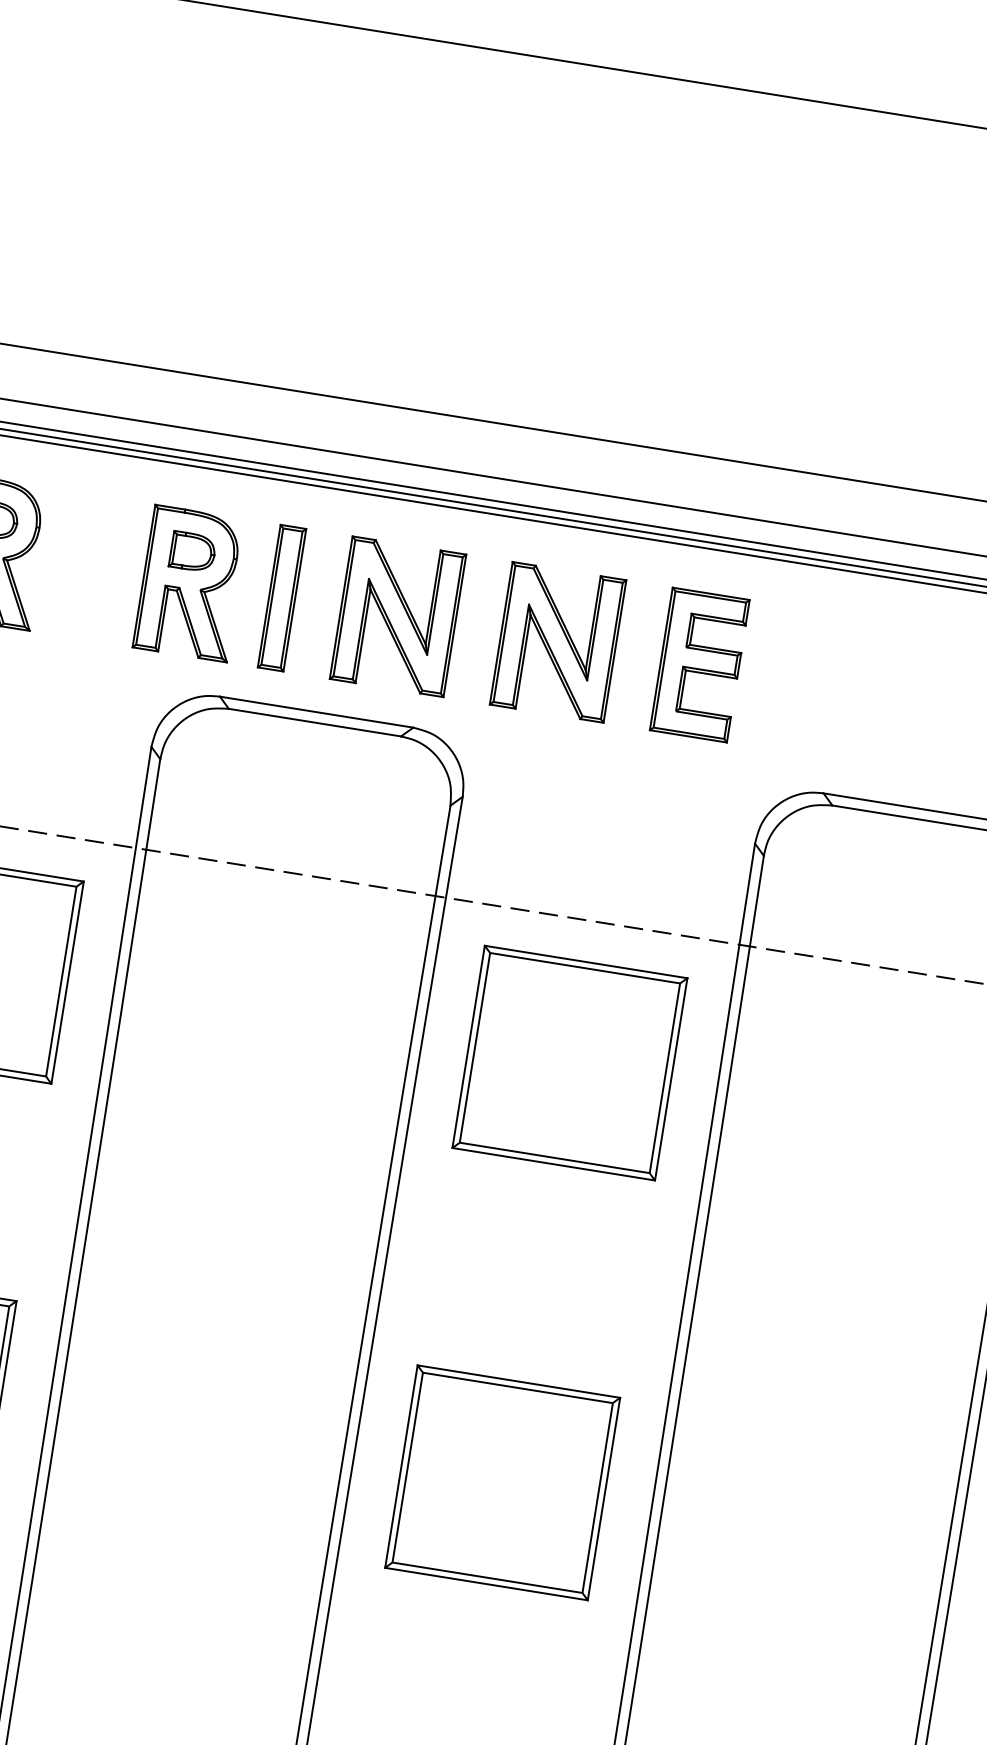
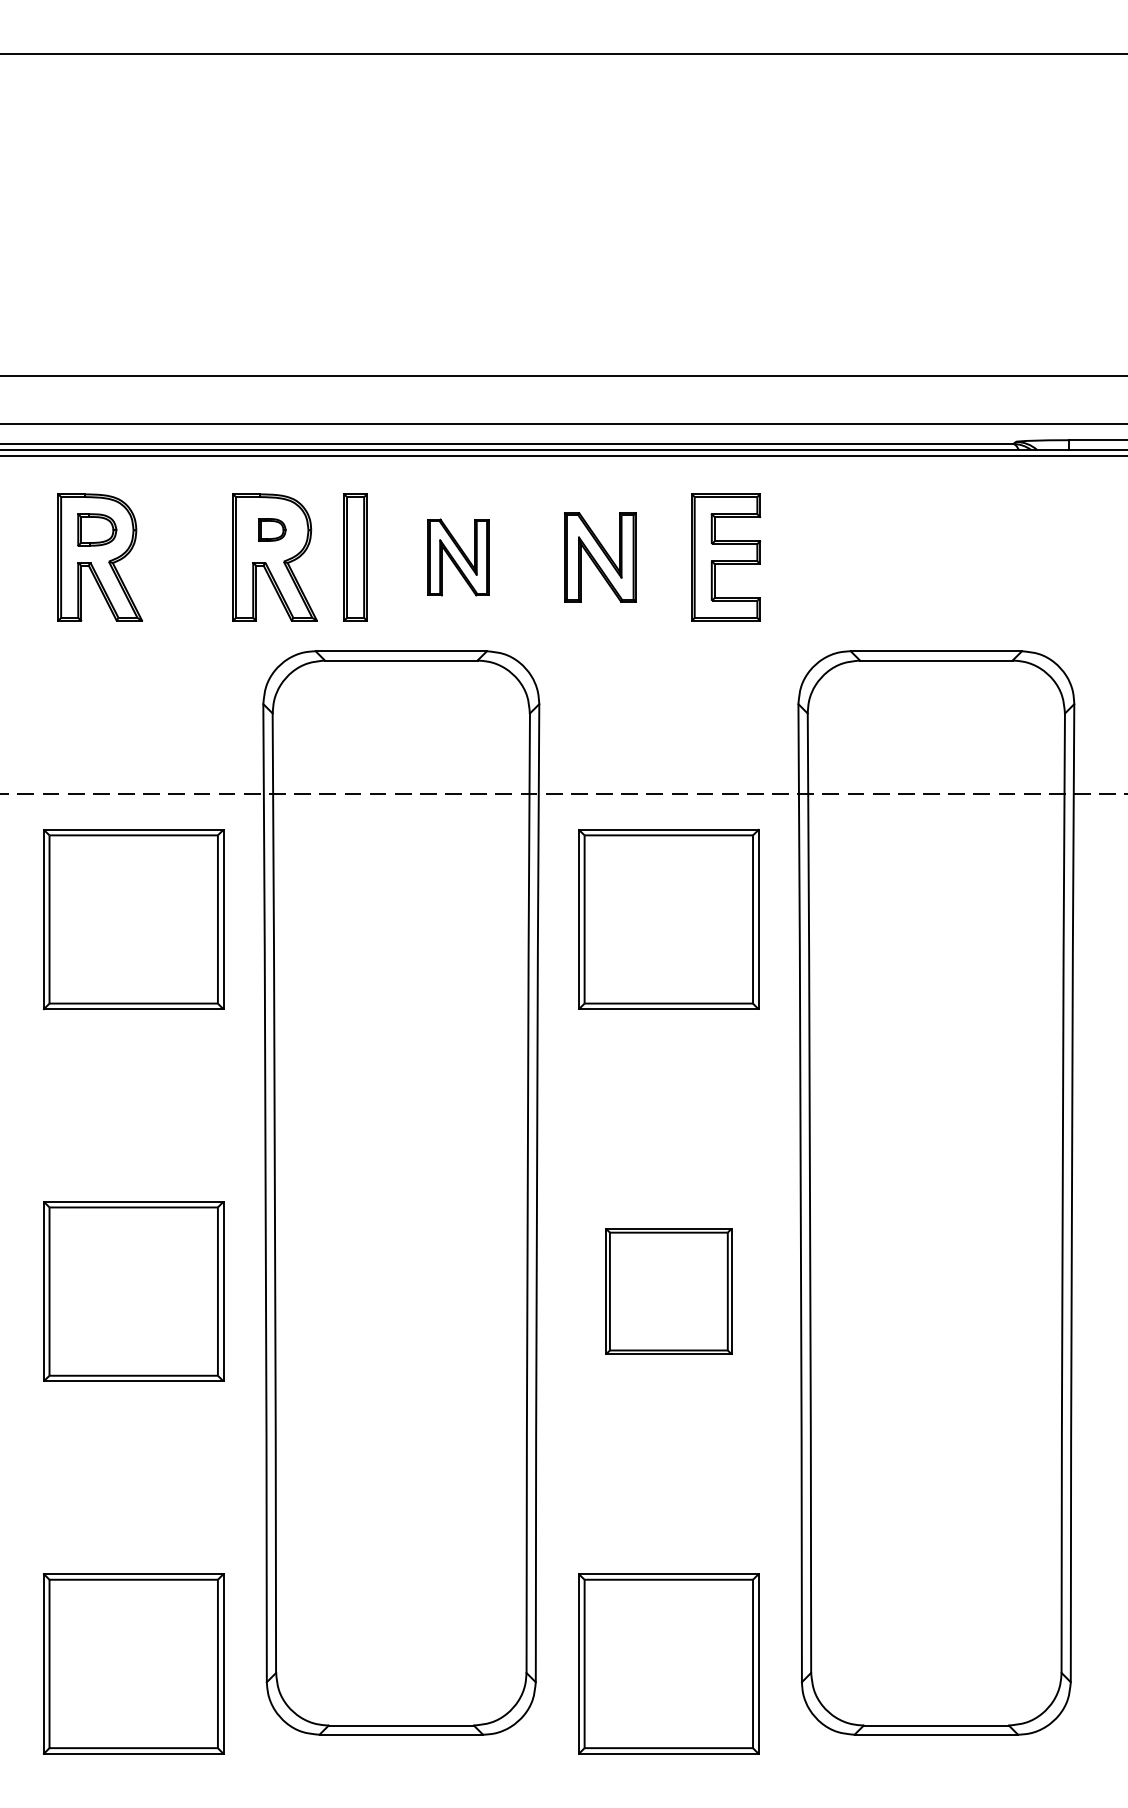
part: (193, 551) -> (272, 529), size x0.7
part: (398, 616) -> (458, 557), size x0.6
part: (557, 642) -> (599, 557), size x0.7
part: (502, 1482) -> (668, 1291), size x0.7

